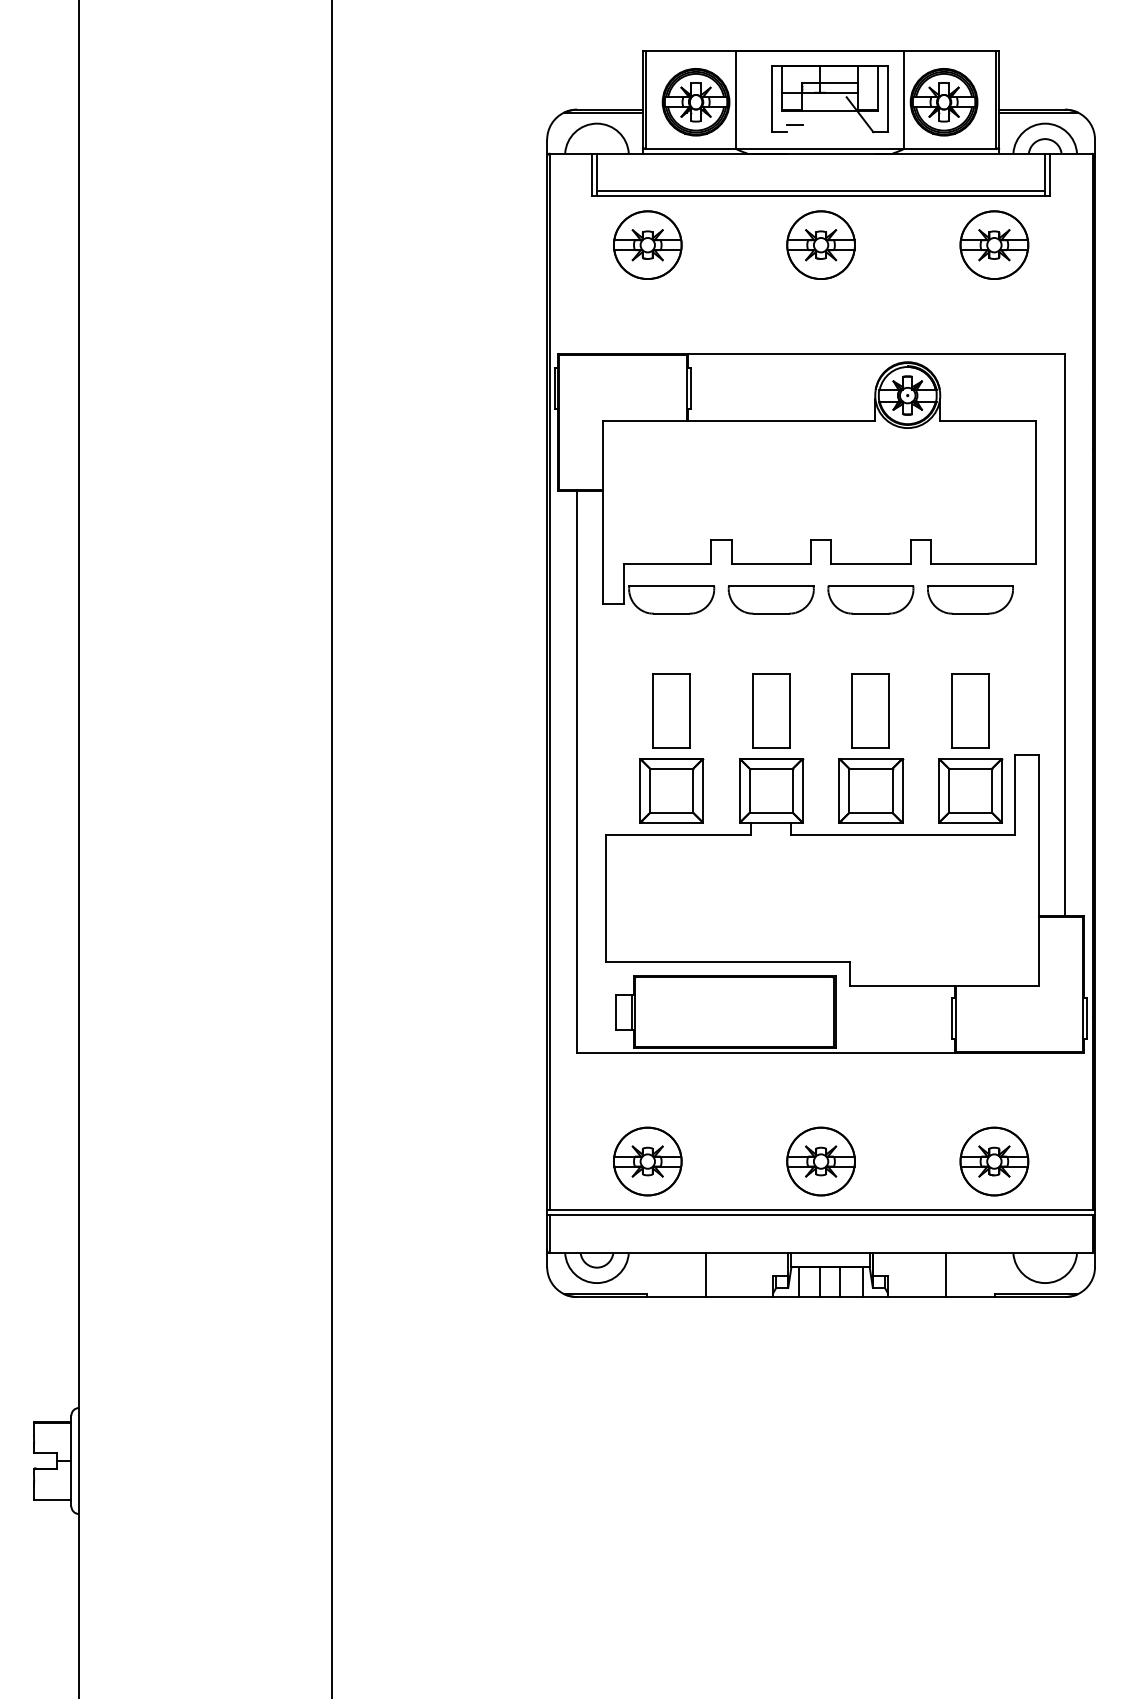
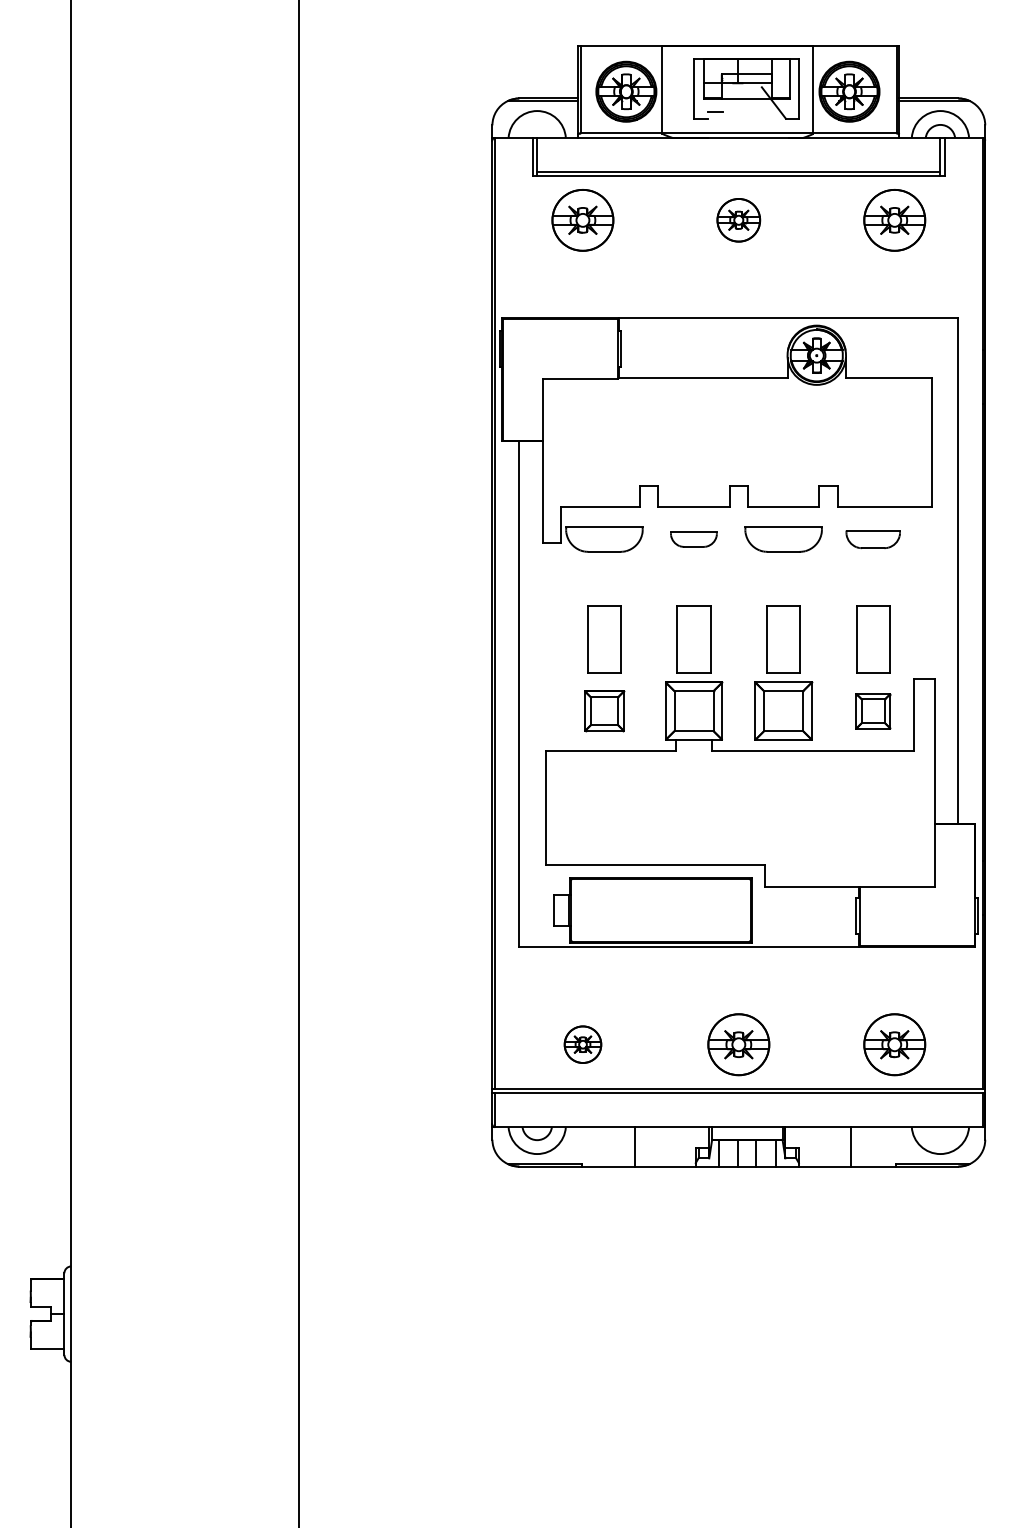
part: (820, 244) -> (738, 219), size x0.7
part: (770, 599) -> (693, 539), size x0.6
part: (970, 599) -> (873, 539), size x0.7
part: (671, 790) -> (604, 710), size x0.7
part: (970, 790) -> (873, 710), size x0.6
part: (647, 1161) -> (582, 1044), size x0.6

